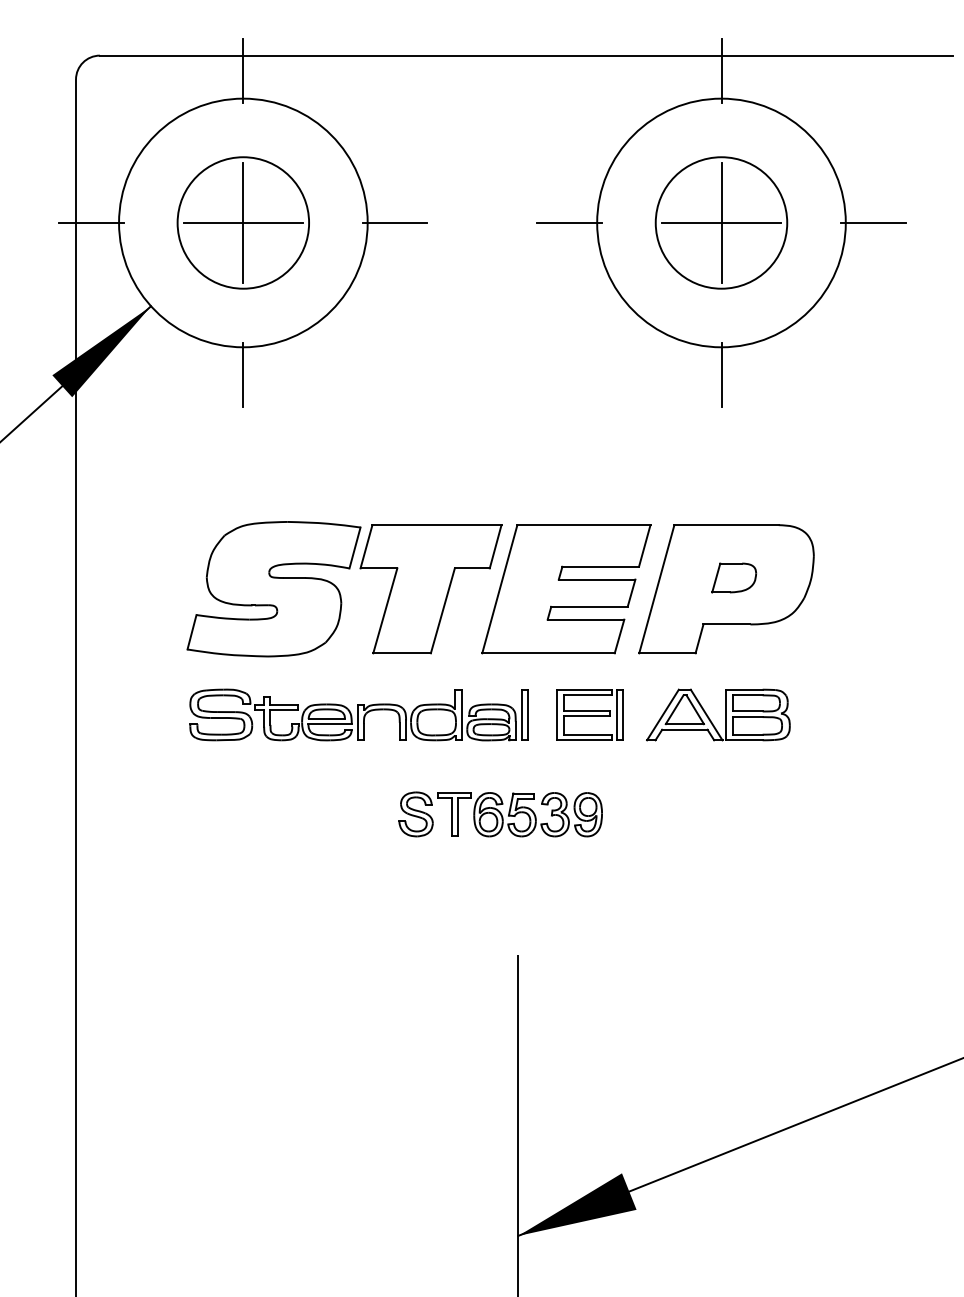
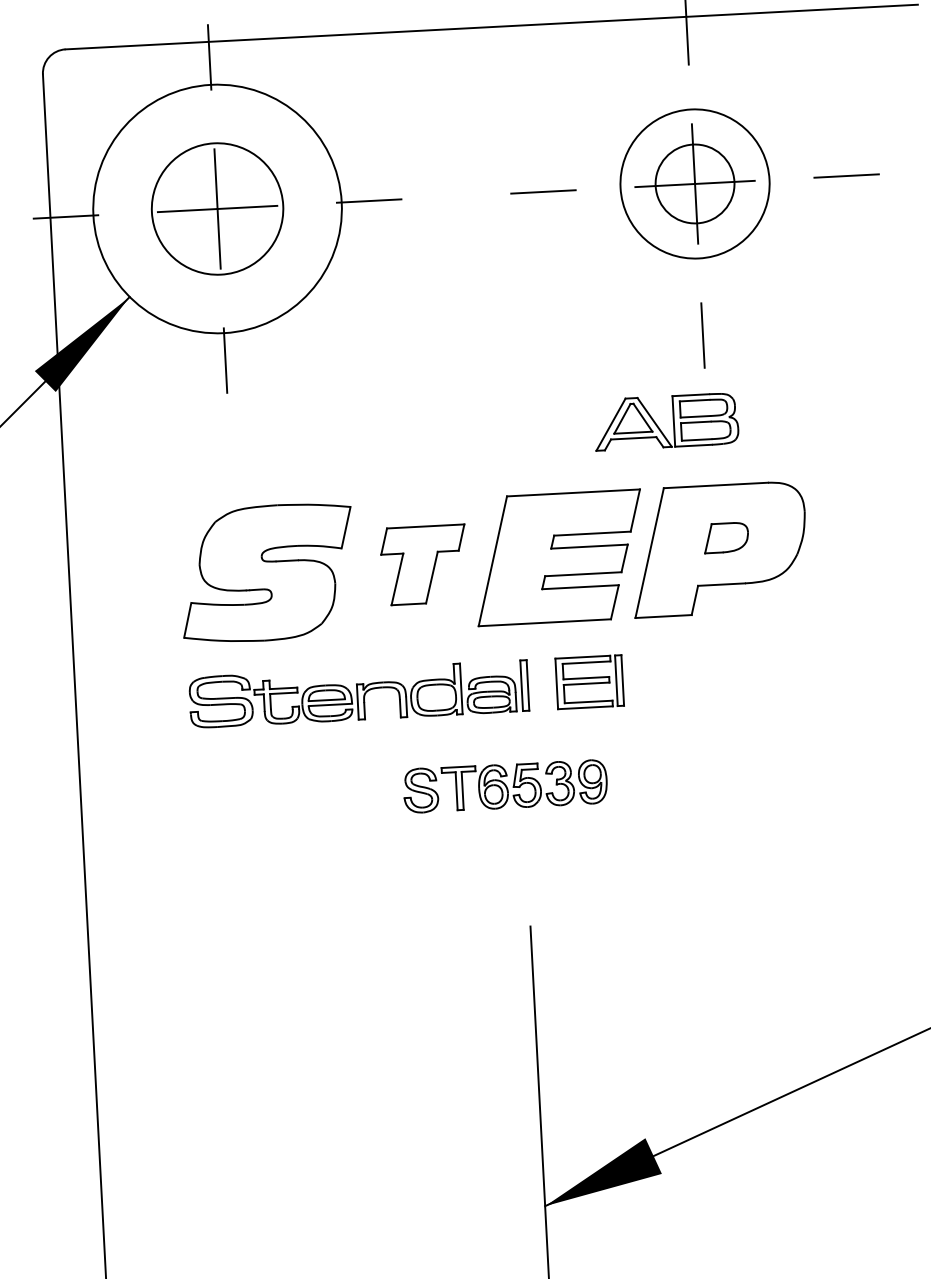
circle: (721, 222) -> (695, 183), size x0.6
circle: (721, 222) -> (695, 183), size x0.6
part: (430, 589) -> (423, 565), size x0.6
part: (725, 714) -> (673, 420), moved

